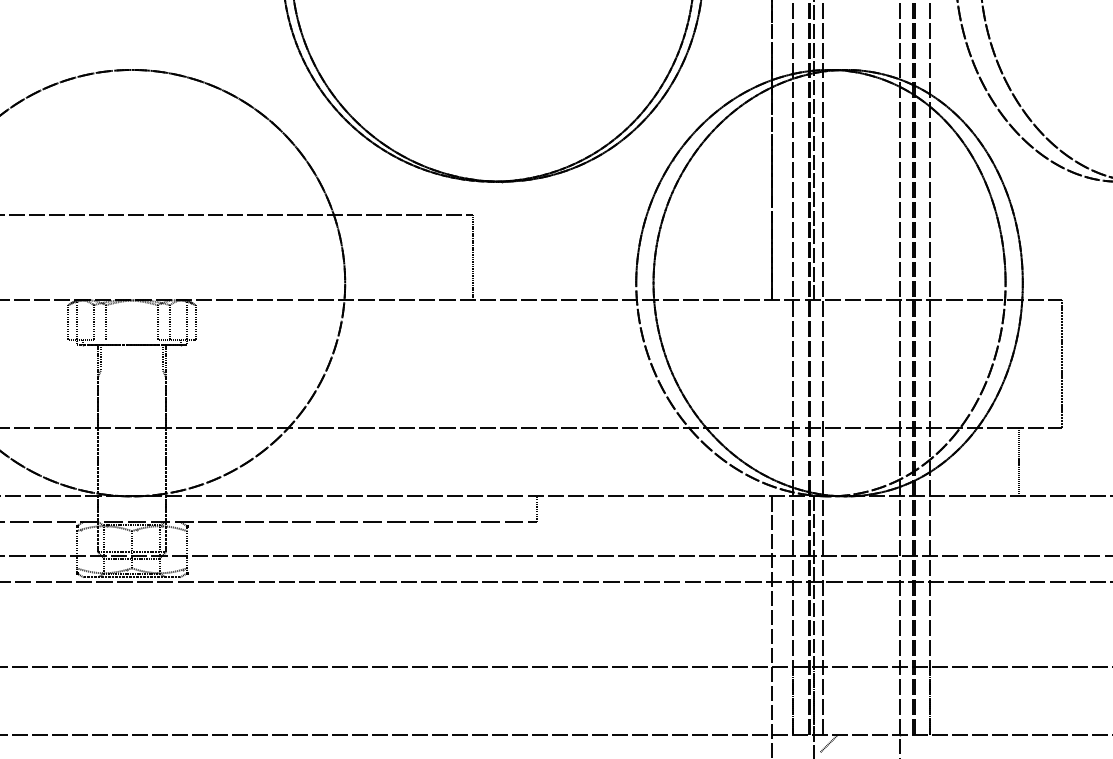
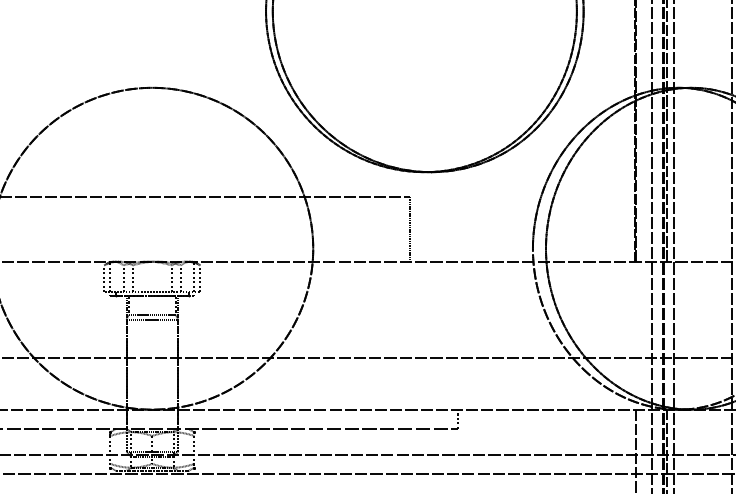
line: (125, 340) -> (147, 292), added
line: (131, 370) -> (151, 314), added
line: (131, 377) -> (151, 319), added

